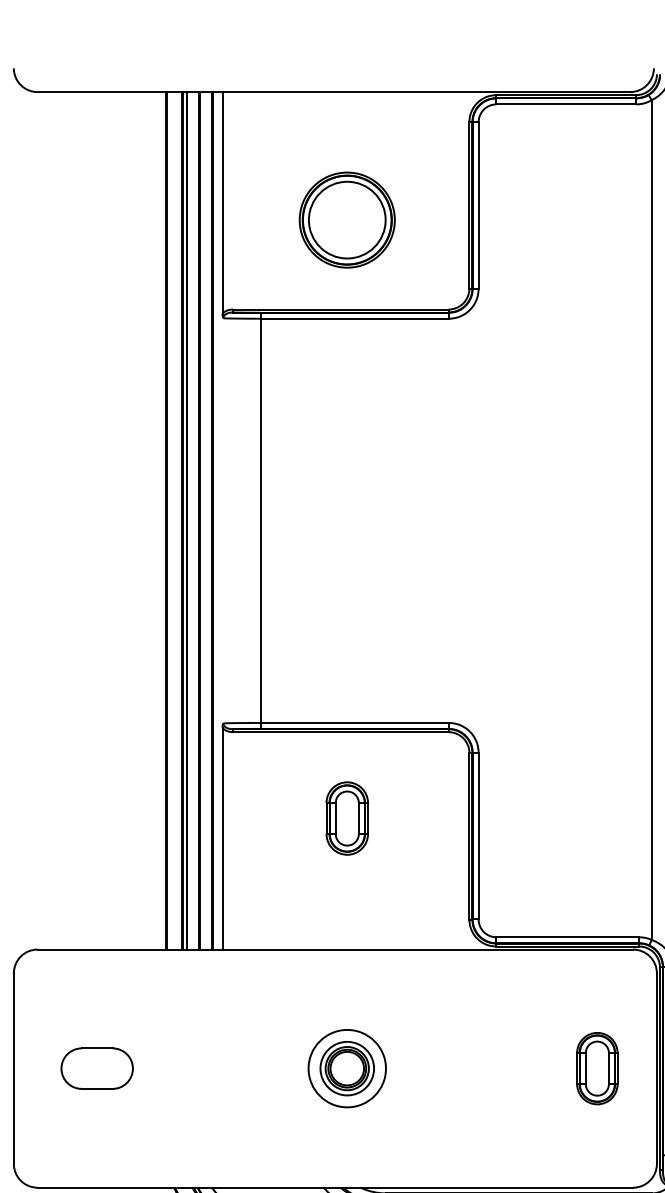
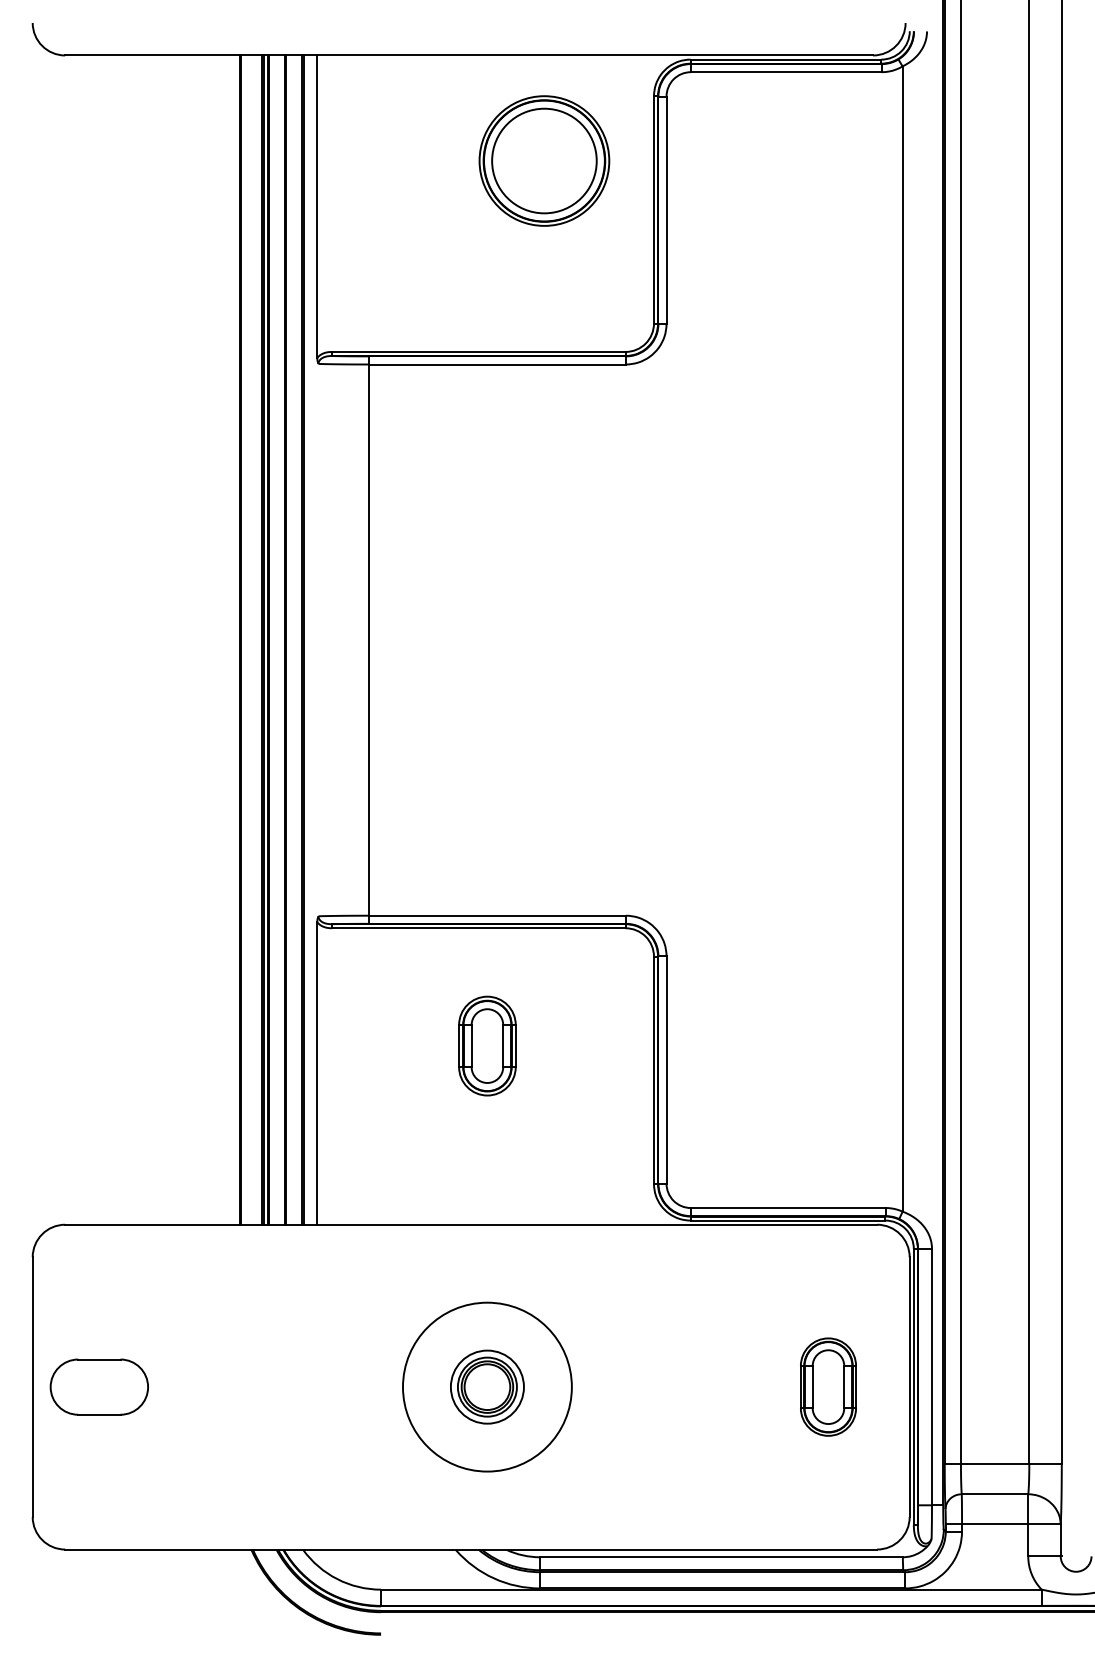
part: (347, 219) -> (544, 160), moved
part: (96, 1068) -> (98, 1386), moved
circle: (347, 1068) -> (487, 1386), size x1.6

